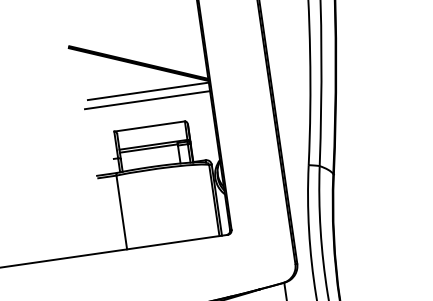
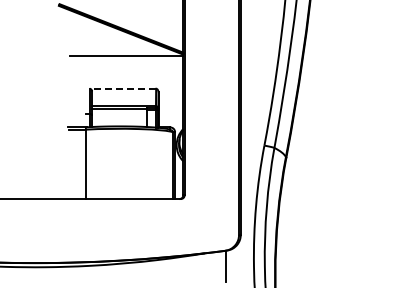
line: (147, 100) -> (124, 64), removed
line: (149, 126) -> (122, 88), solid -> dashed

